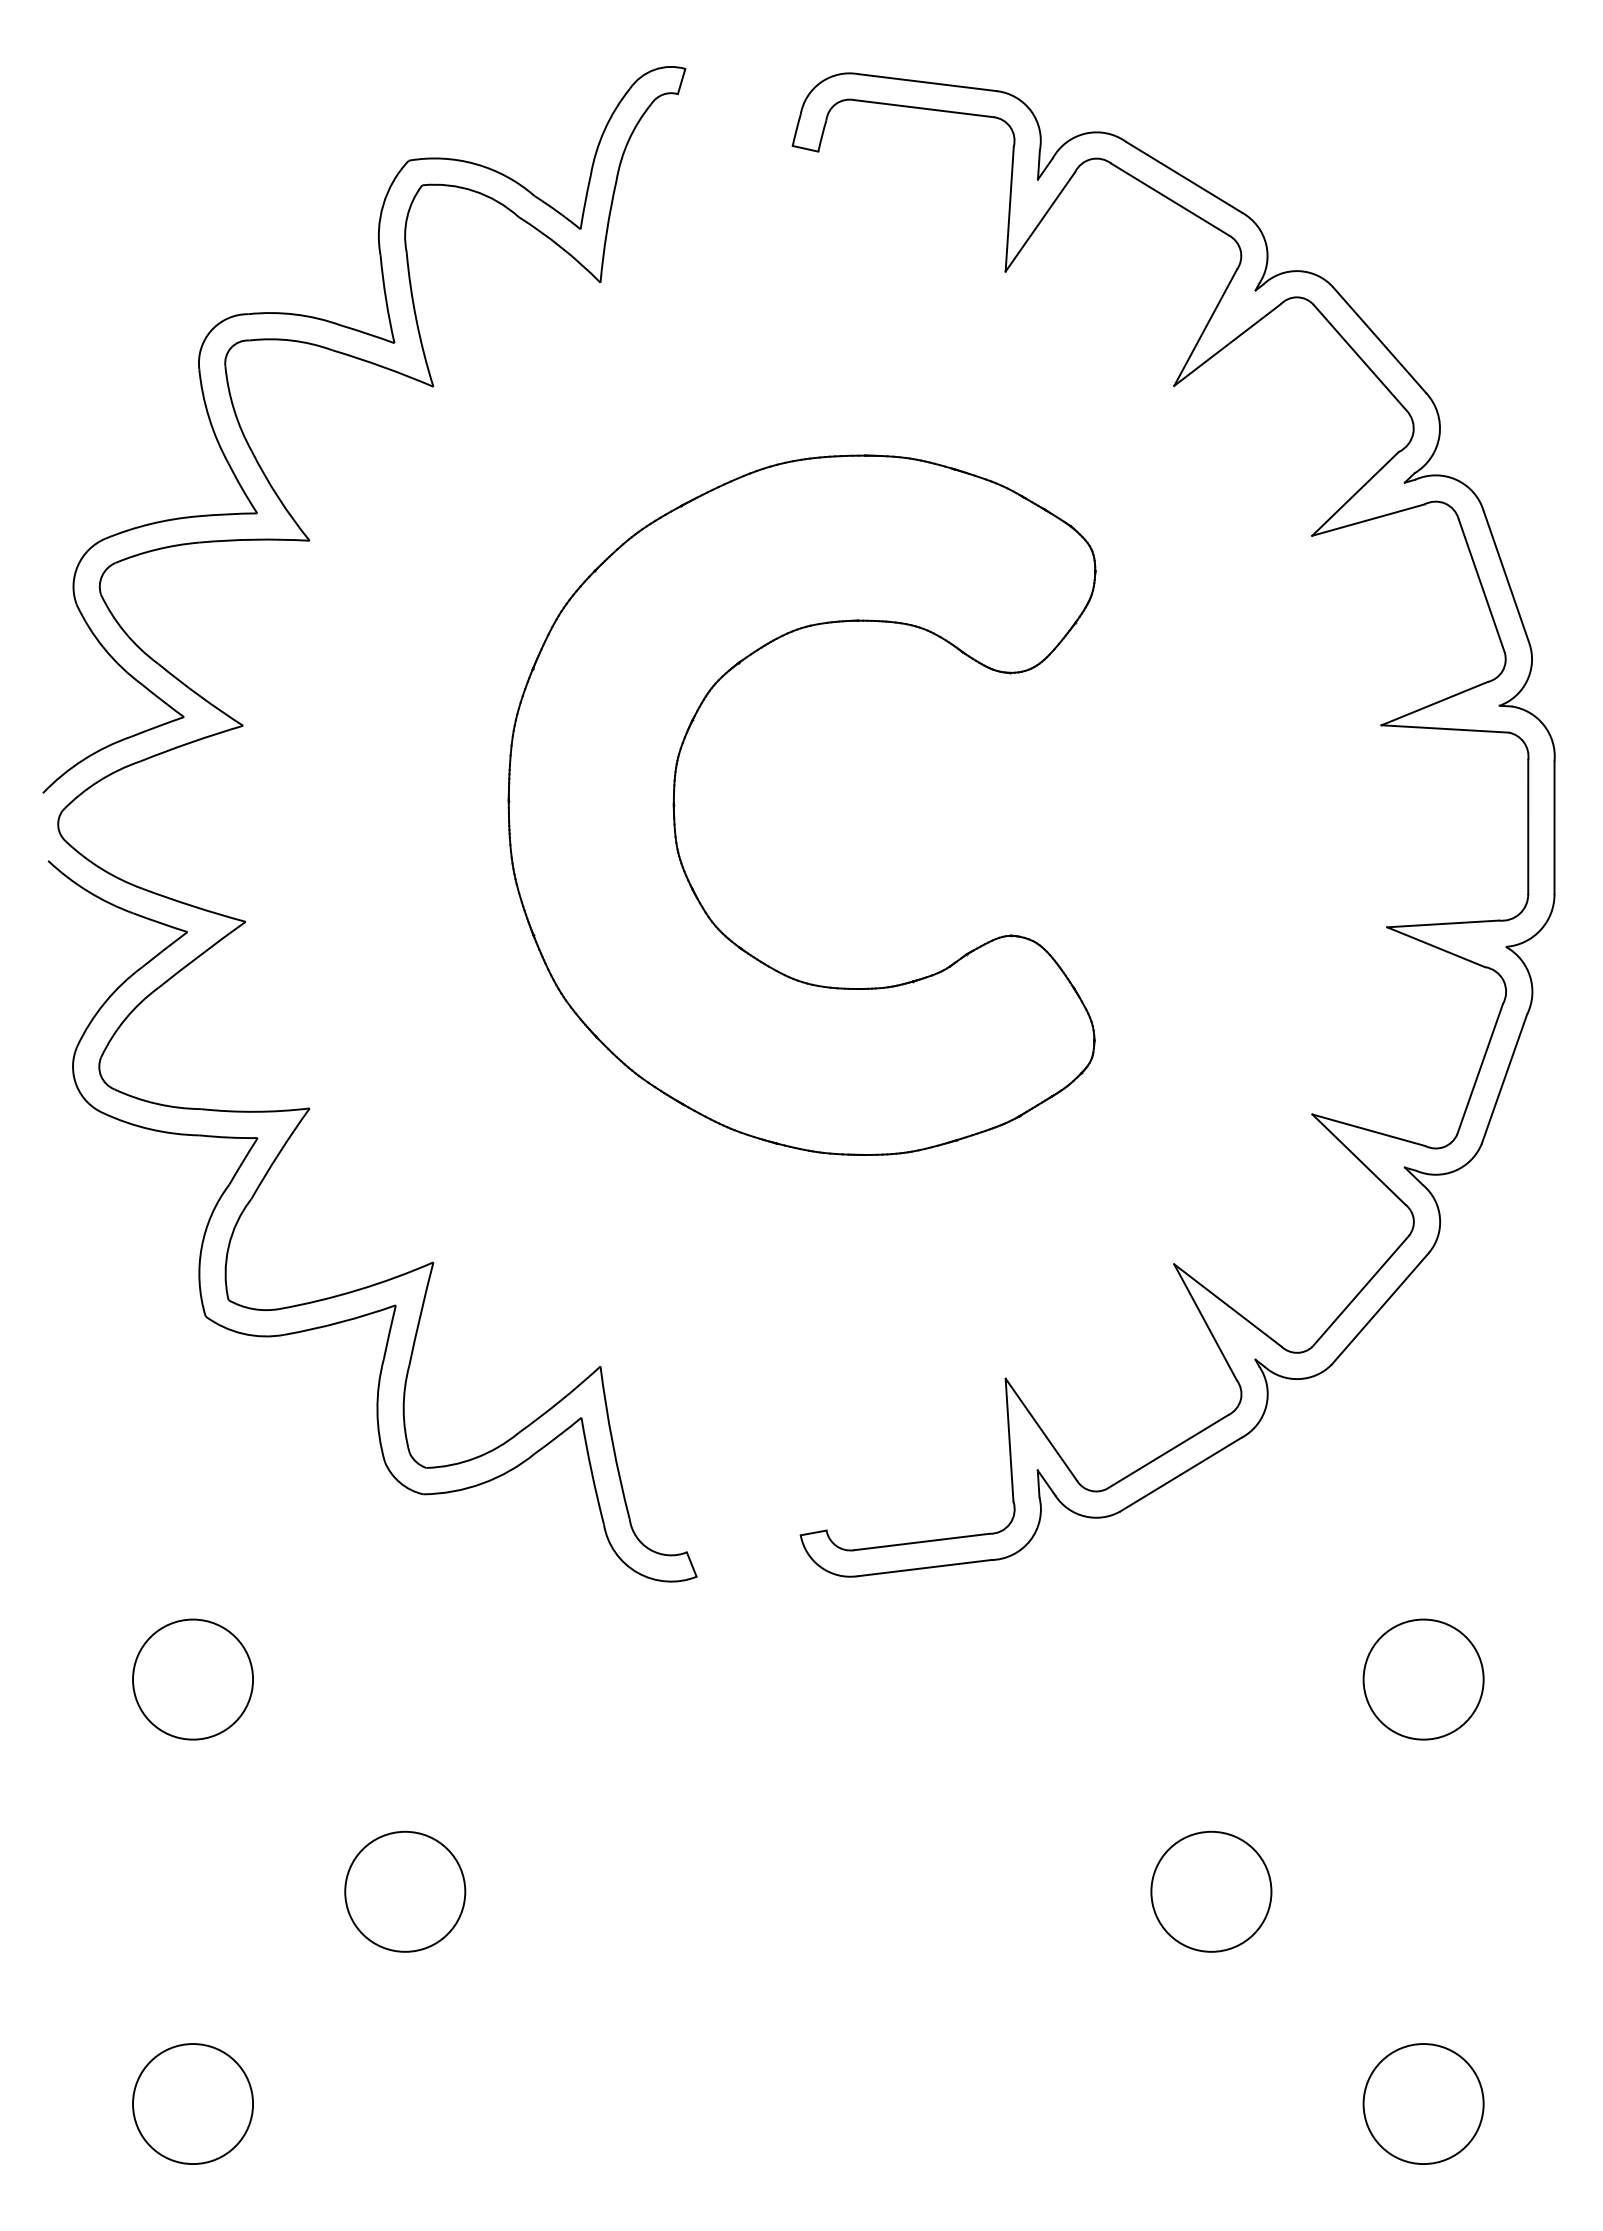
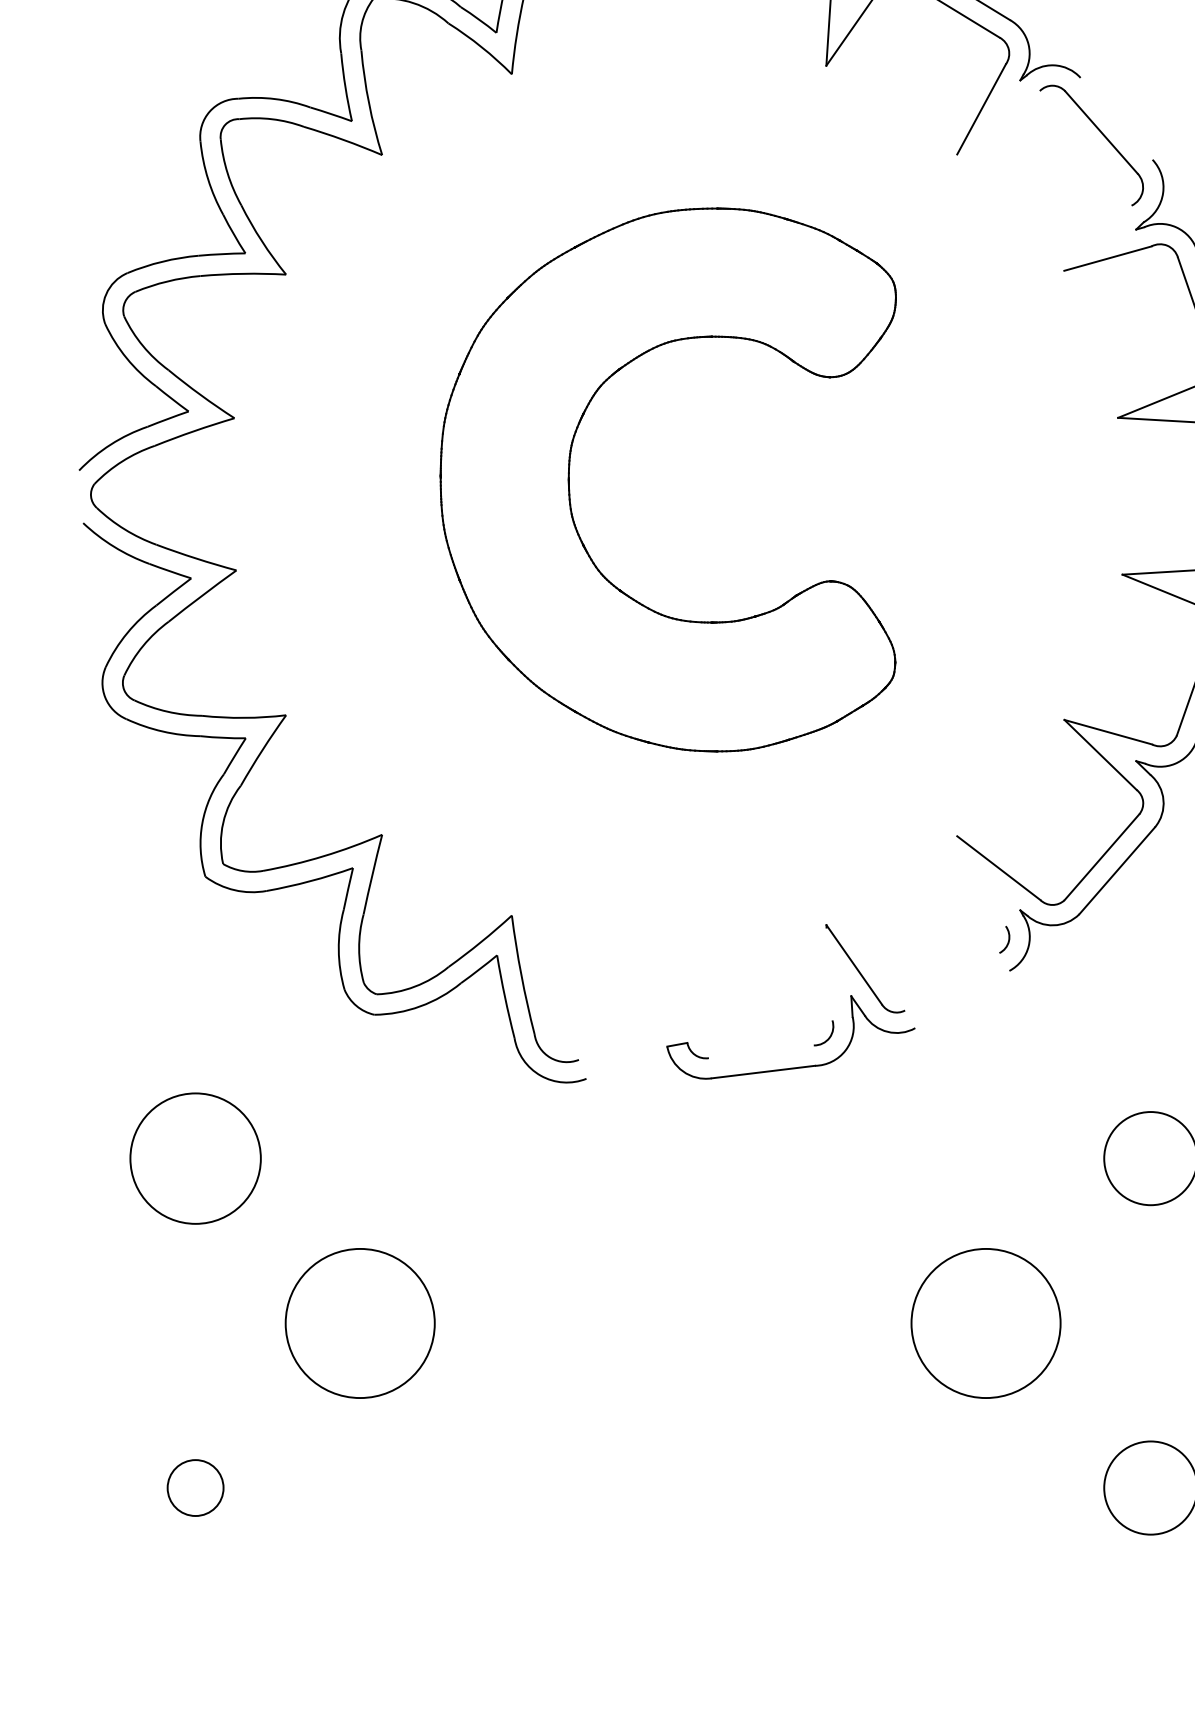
line: (1379, 339) -> (1116, 118), removed
line: (1227, 344) -> (998, 122), removed
line: (1355, 493) -> (1097, 237), removed
line: (1205, 1322) -> (981, 881), removed
line: (1009, 1441) -> (829, 973), removed
line: (1167, 1451) -> (952, 981), removed
line: (1180, 1474) -> (962, 999), removed
line: (921, 1541) -> (761, 1051), removed
line: (691, 1564) -> (582, 1069), removed
circle: (192, 1679) -> (195, 1158), size x1.4
circle: (405, 1891) -> (360, 1323), size x1.6
circle: (1211, 1891) -> (986, 1323), size x1.6
circle: (192, 2103) -> (195, 1487), size x0.6

